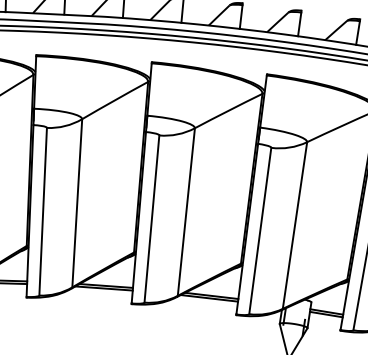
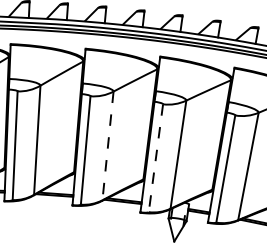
line: (187, 211) -> (108, 145), solid -> dashed
line: (259, 231) -> (155, 158), solid -> dashed

